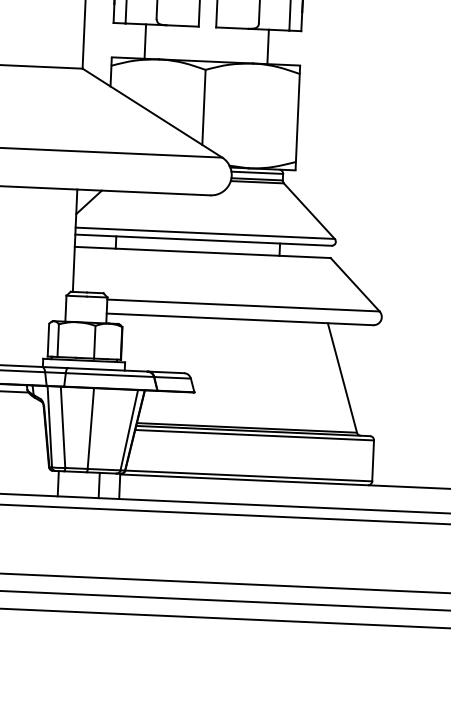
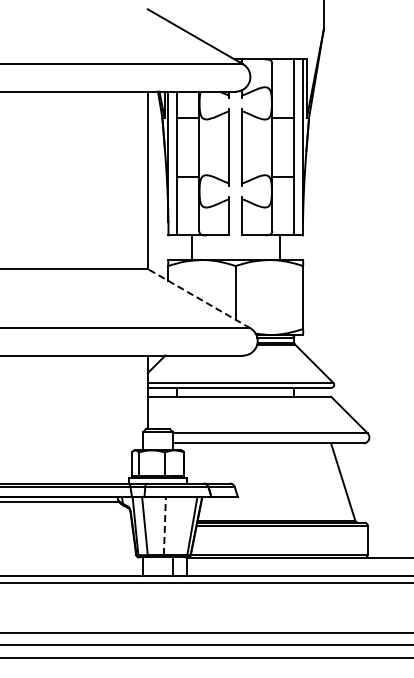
line: (151, 112) -> (198, 298), solid -> dashed
line: (90, 429) -> (164, 526), solid -> dashed

